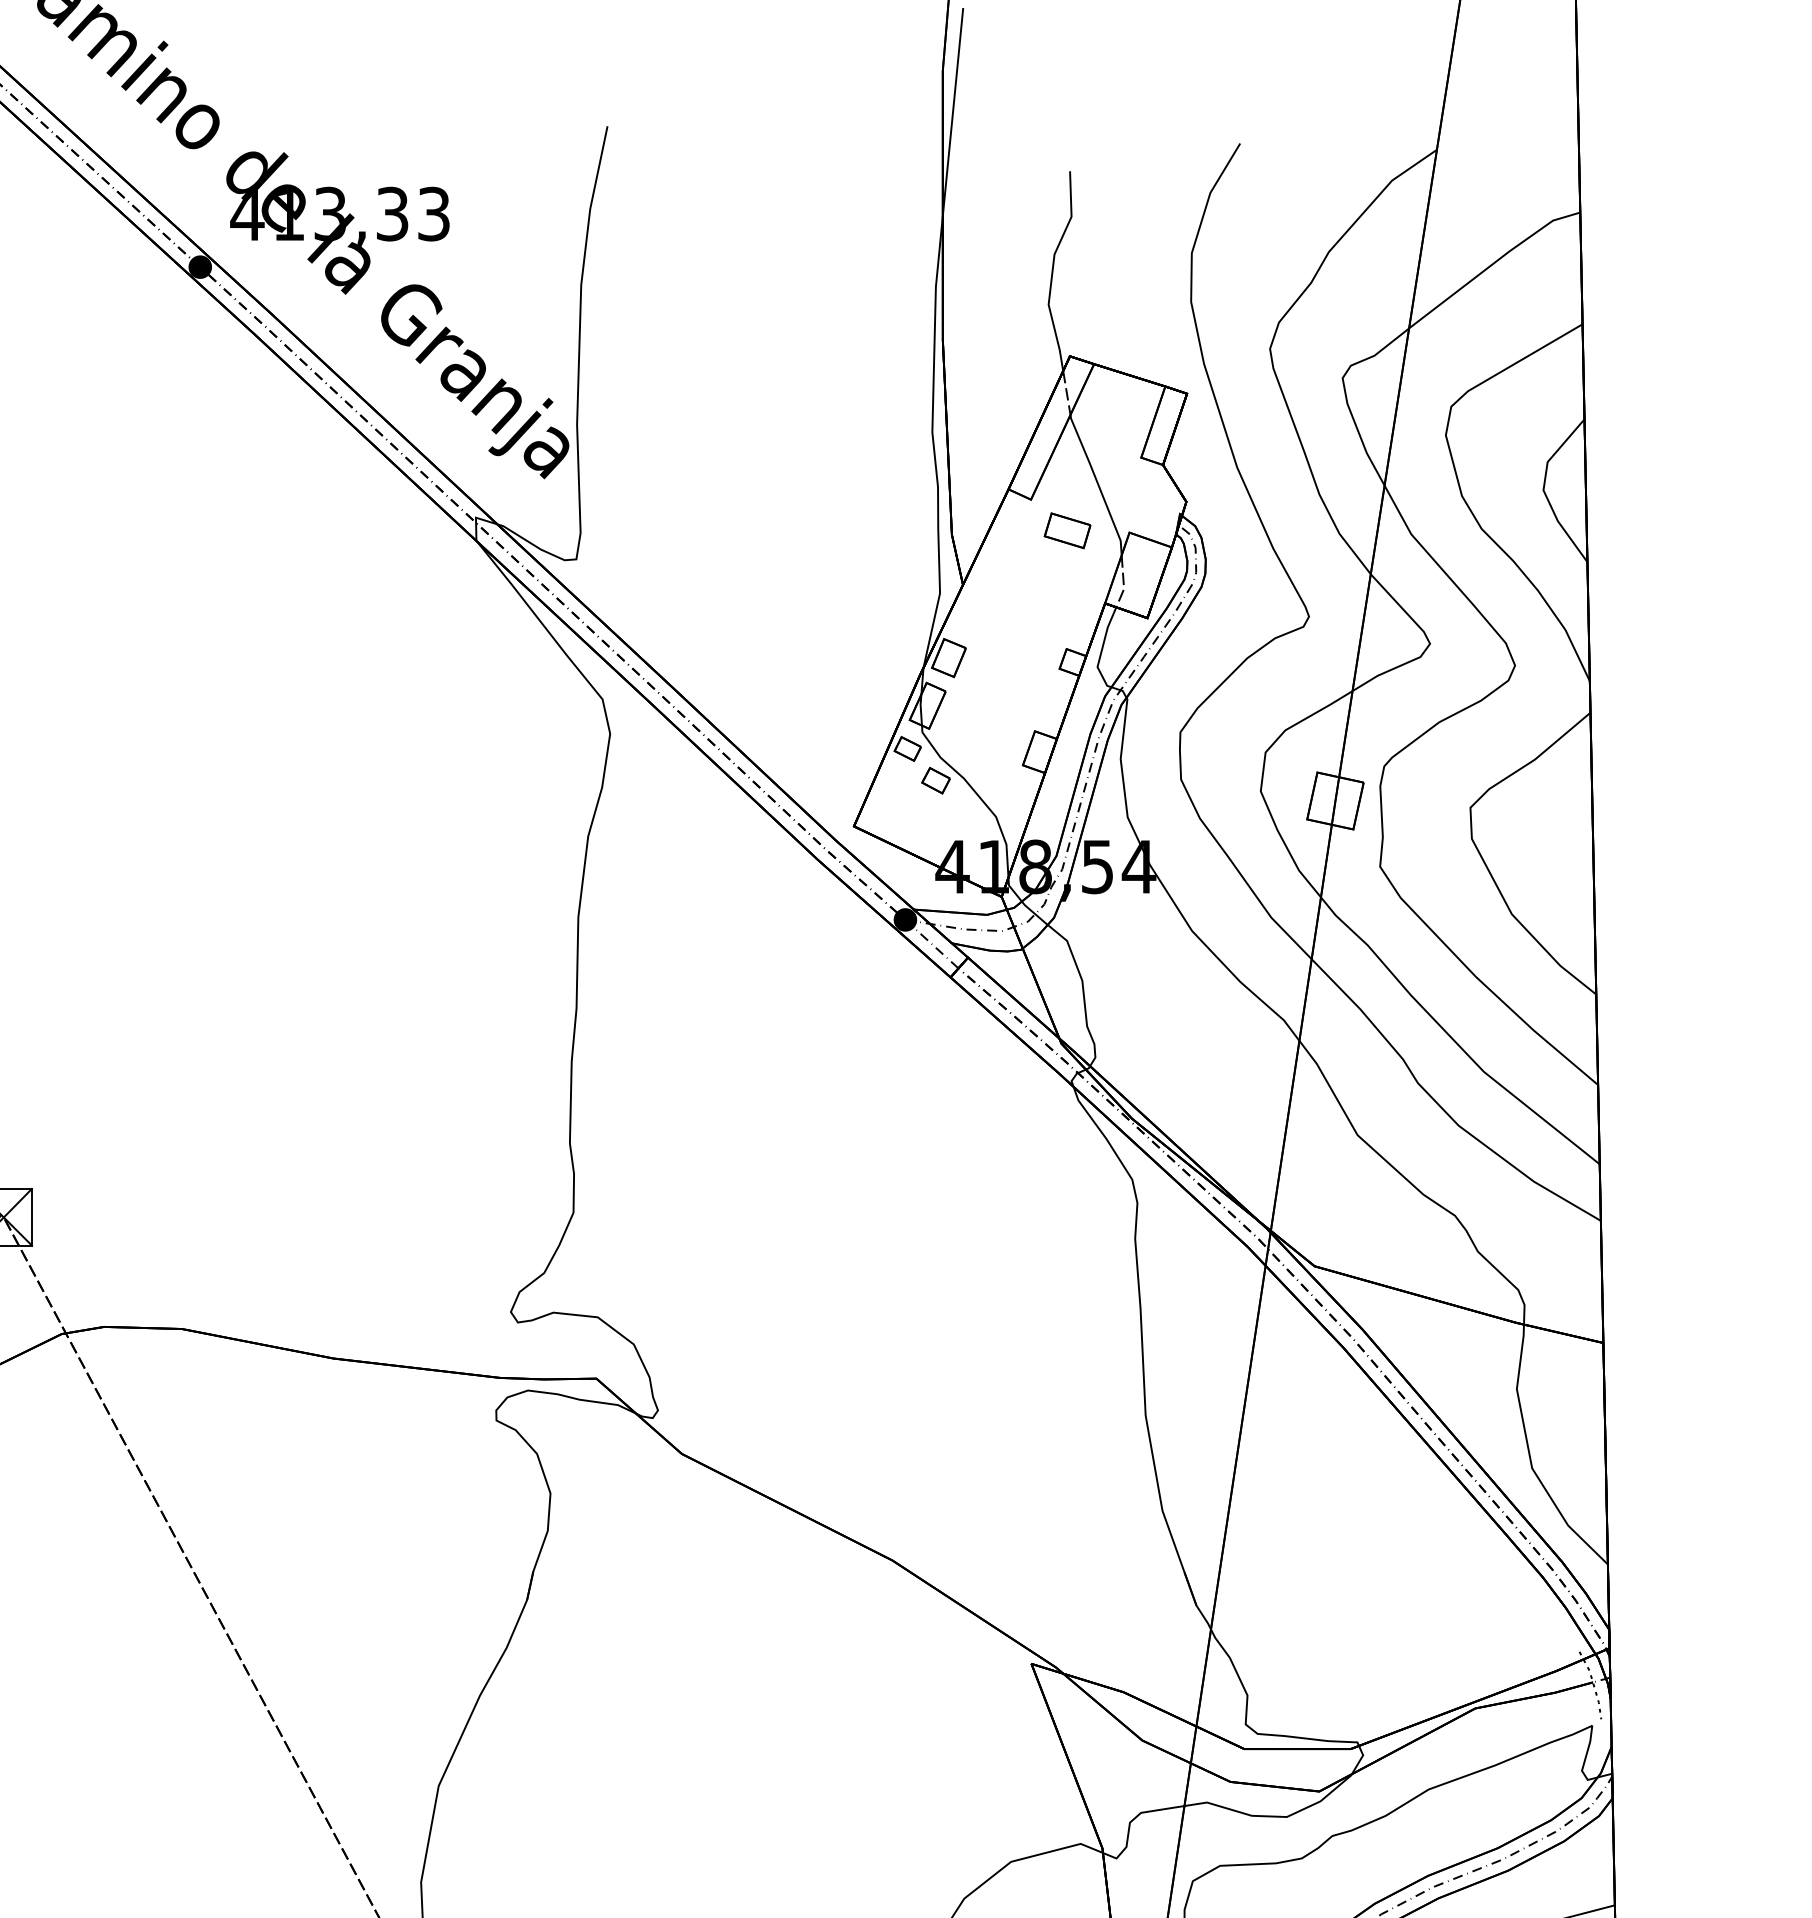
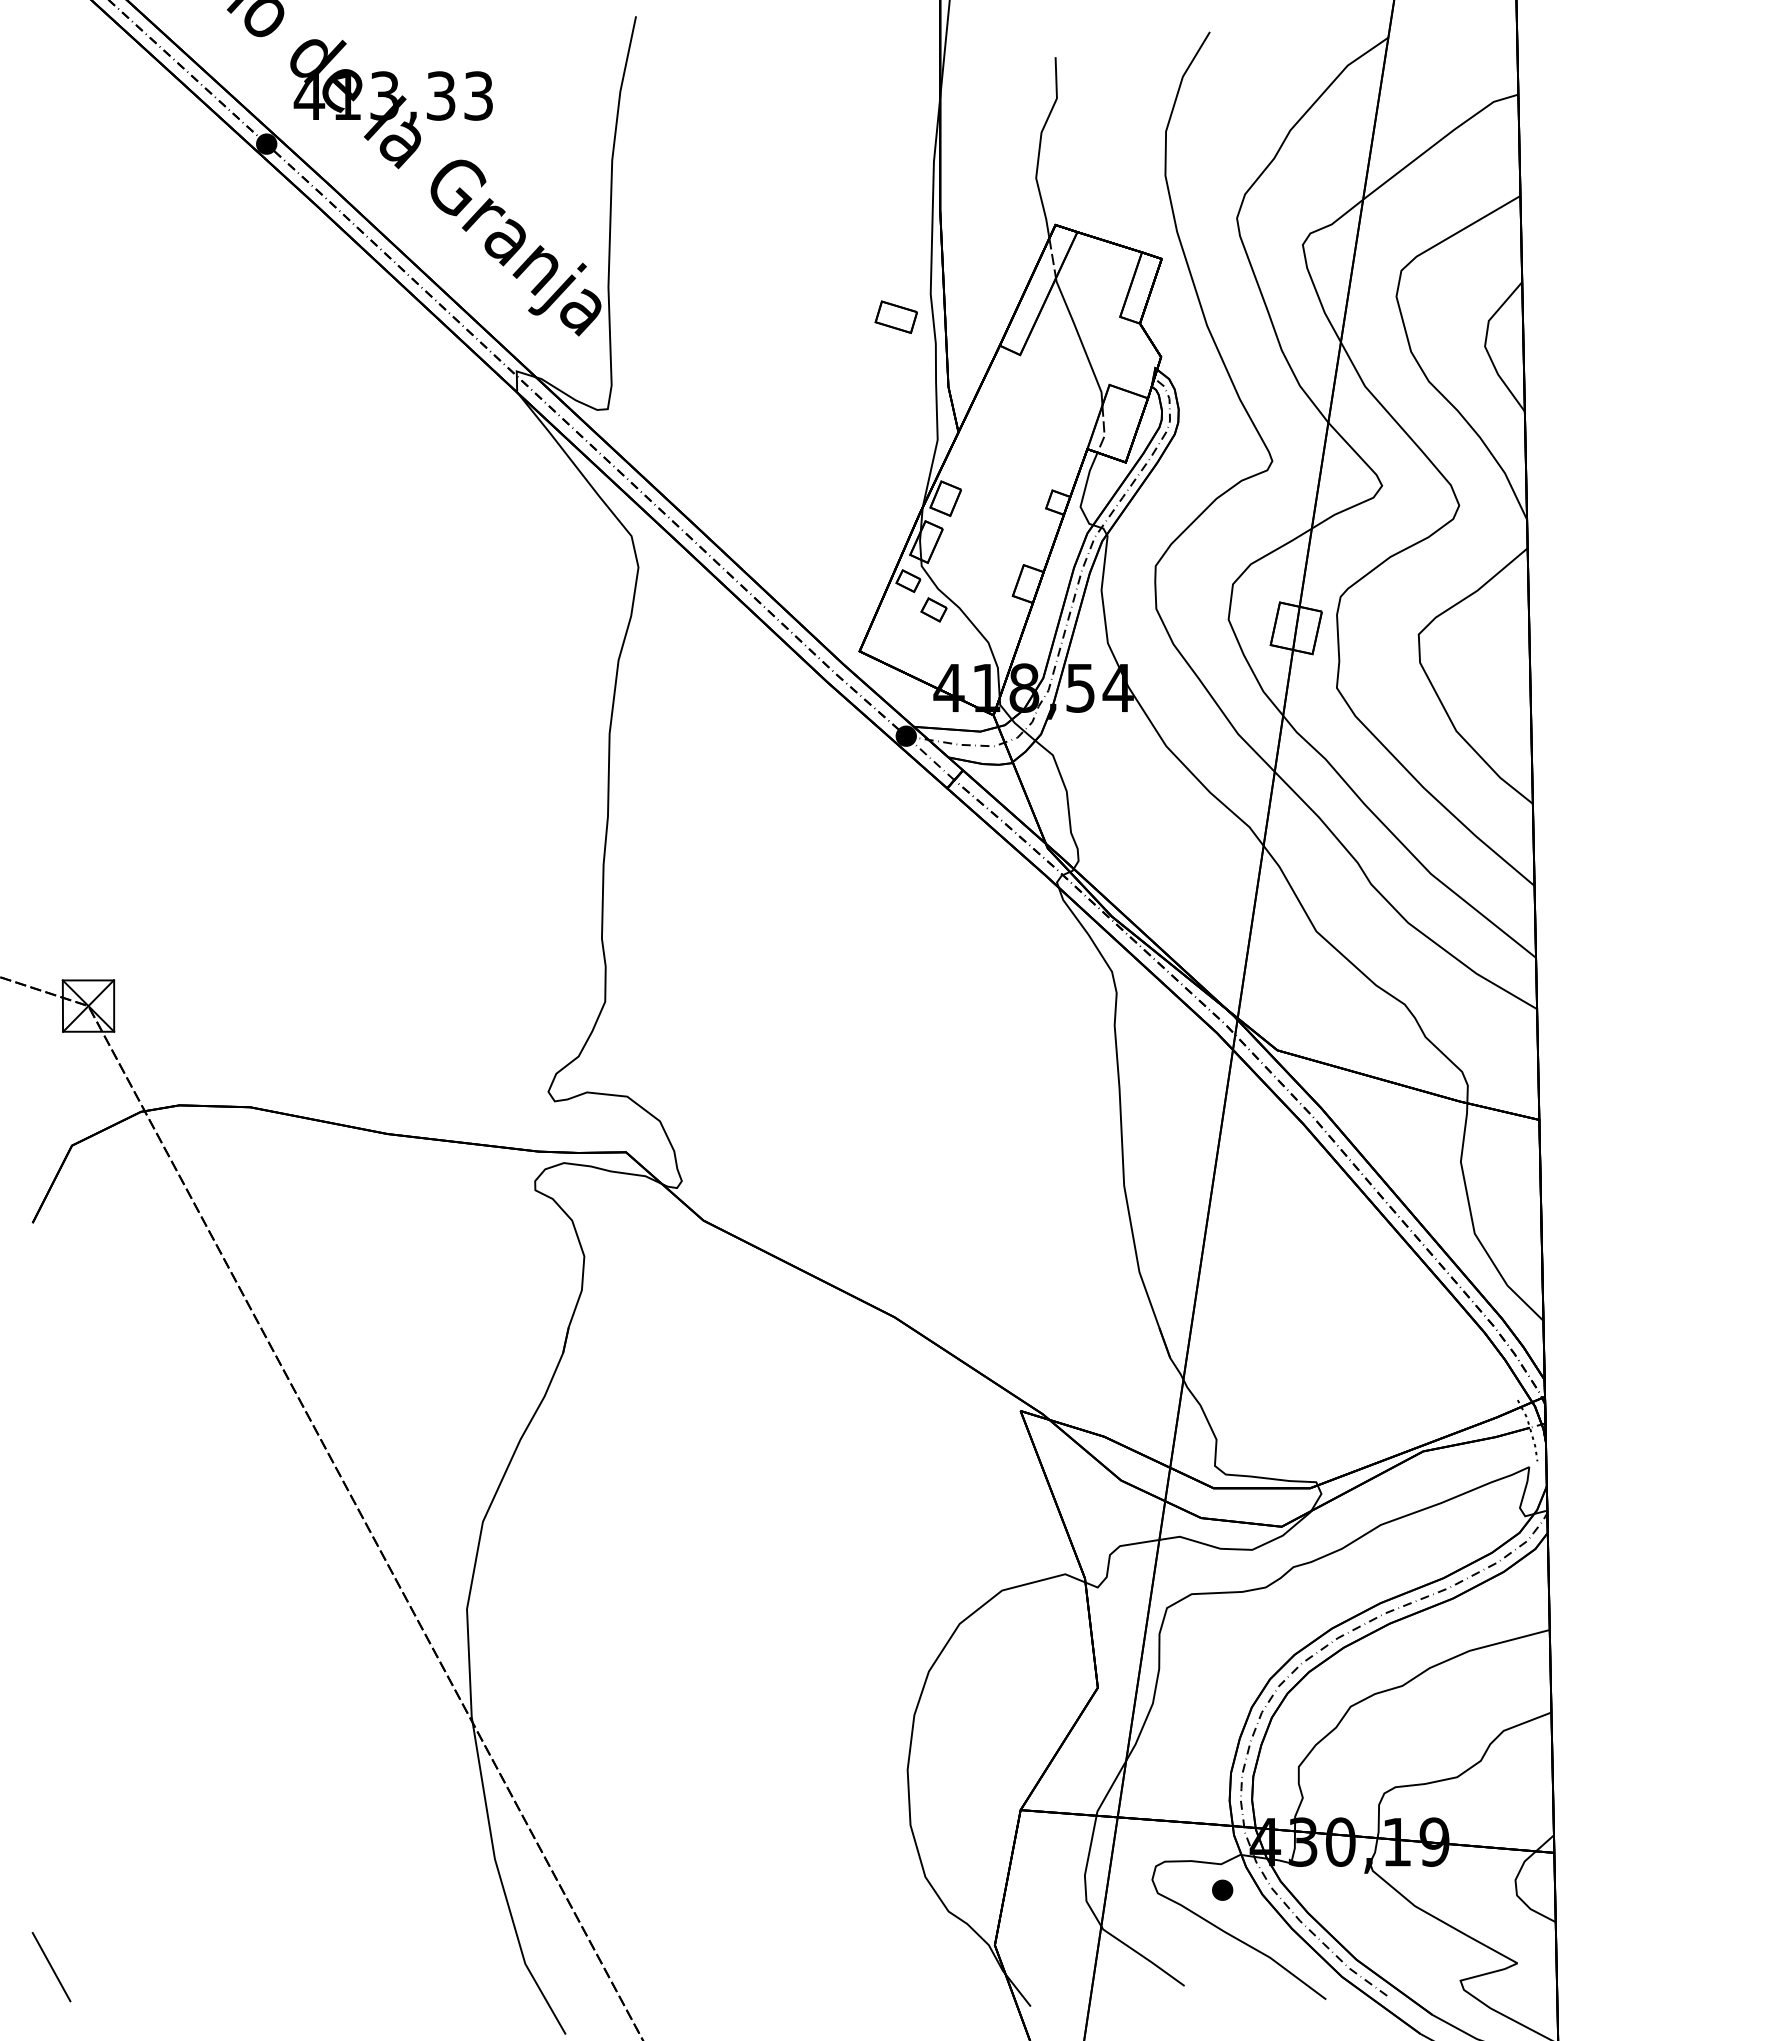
part: (1066, 529) -> (895, 316), moved

